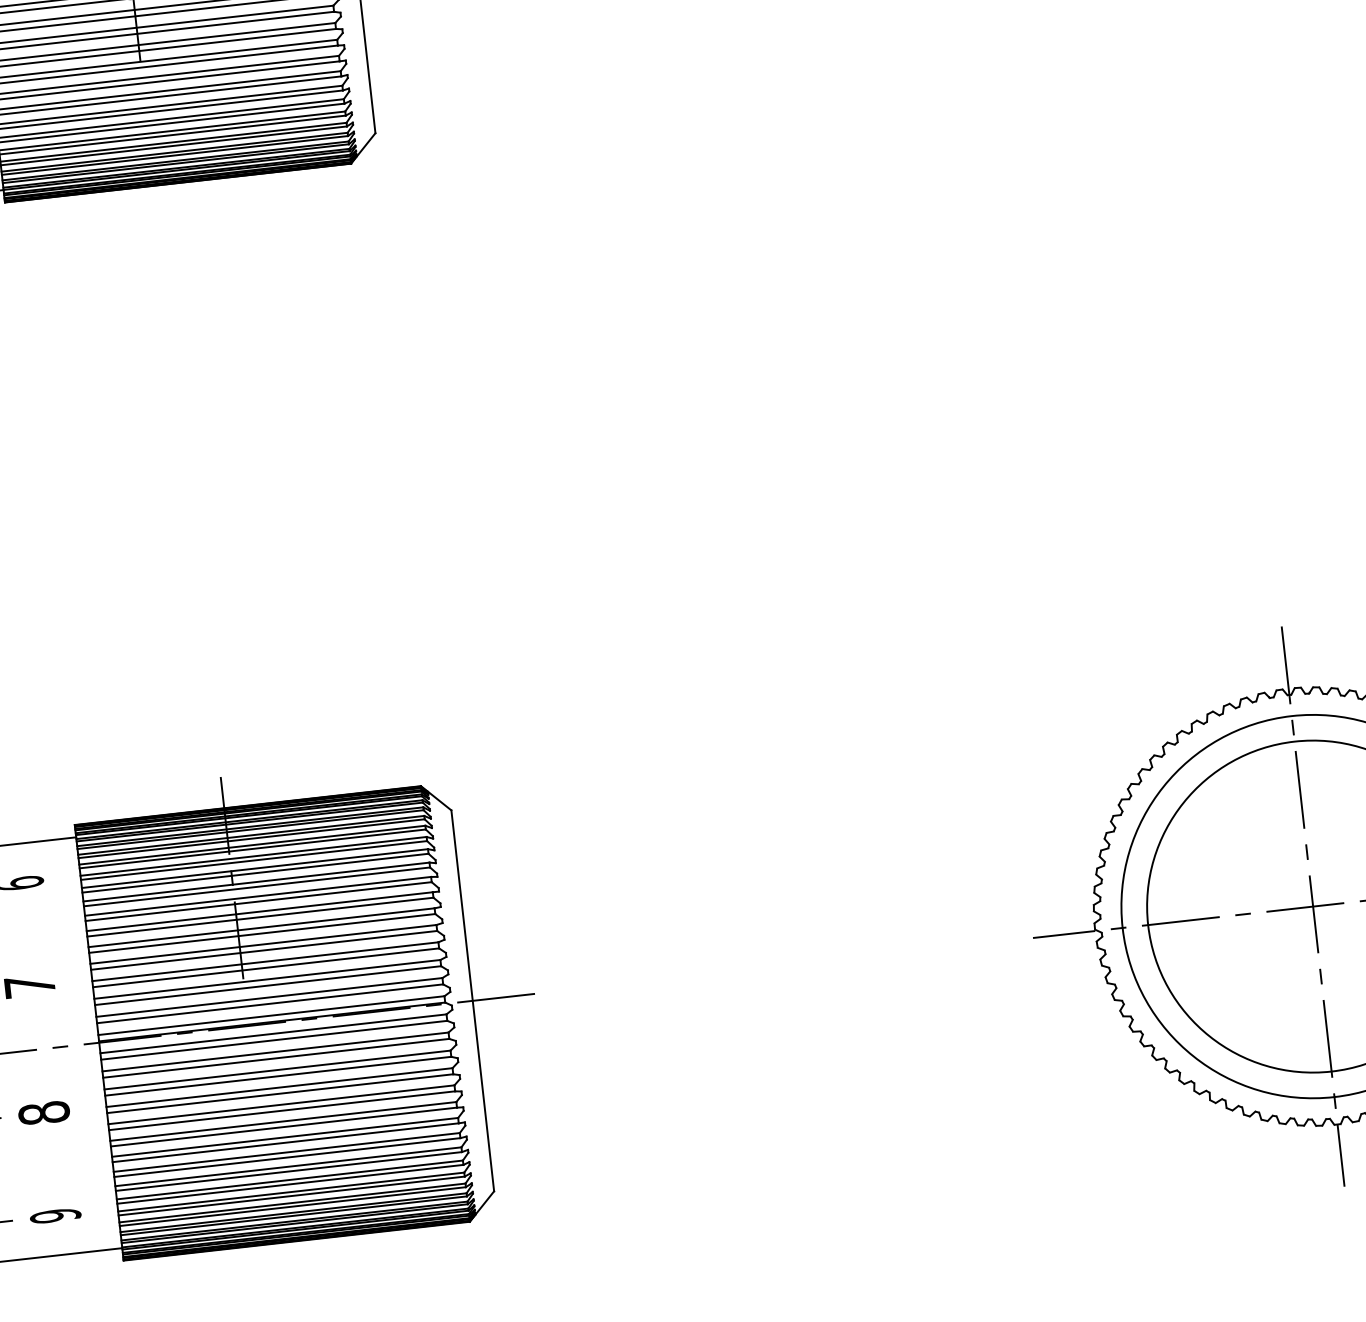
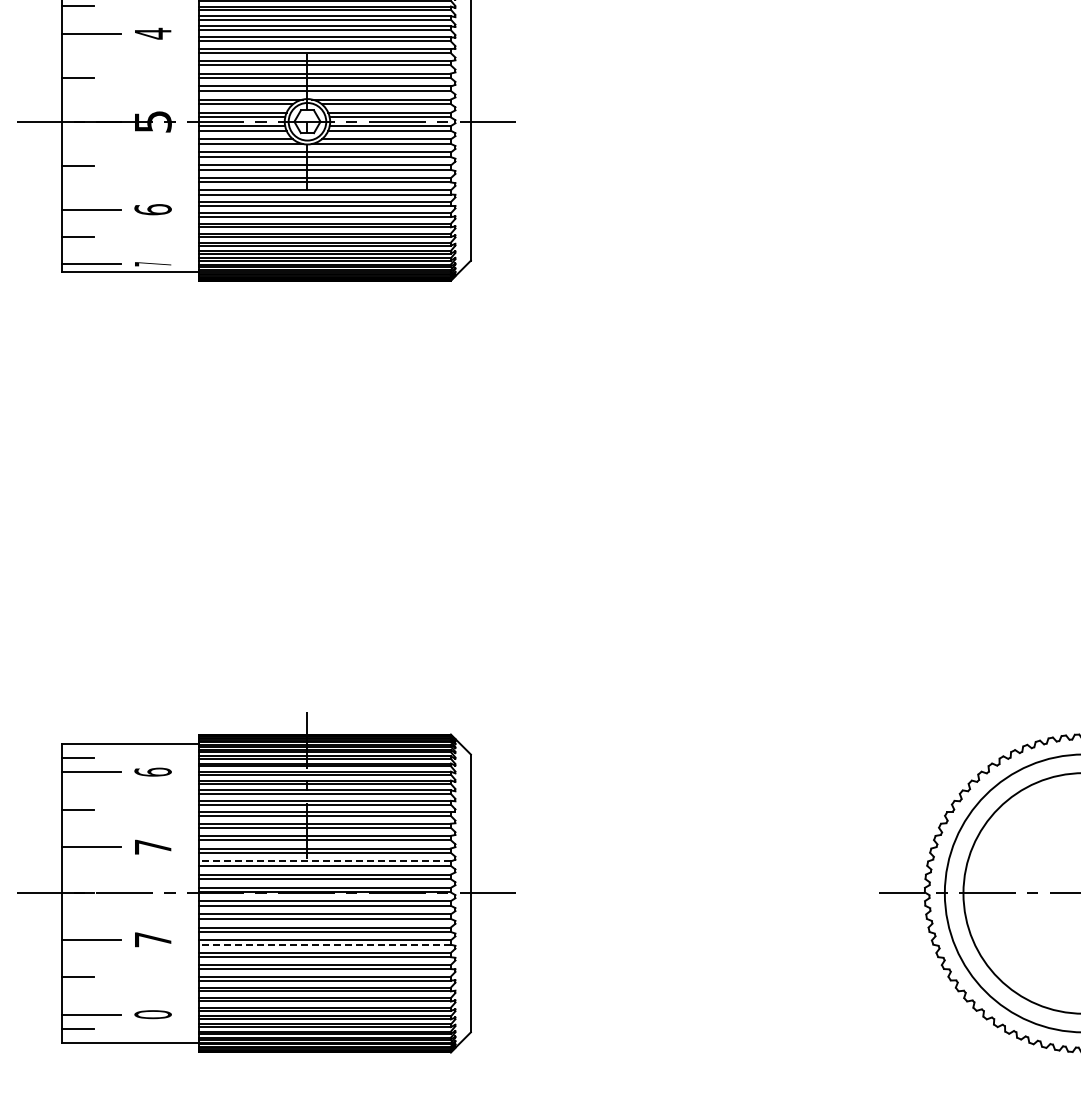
line: (267, 979) -> (324, 861), solid -> dashed
line: (279, 1093) -> (324, 944), solid -> dashed
text: (43, 1112) -> (152, 939), 8 -> 7
text: (54, 1215) -> (152, 1014), 9 -> 0

